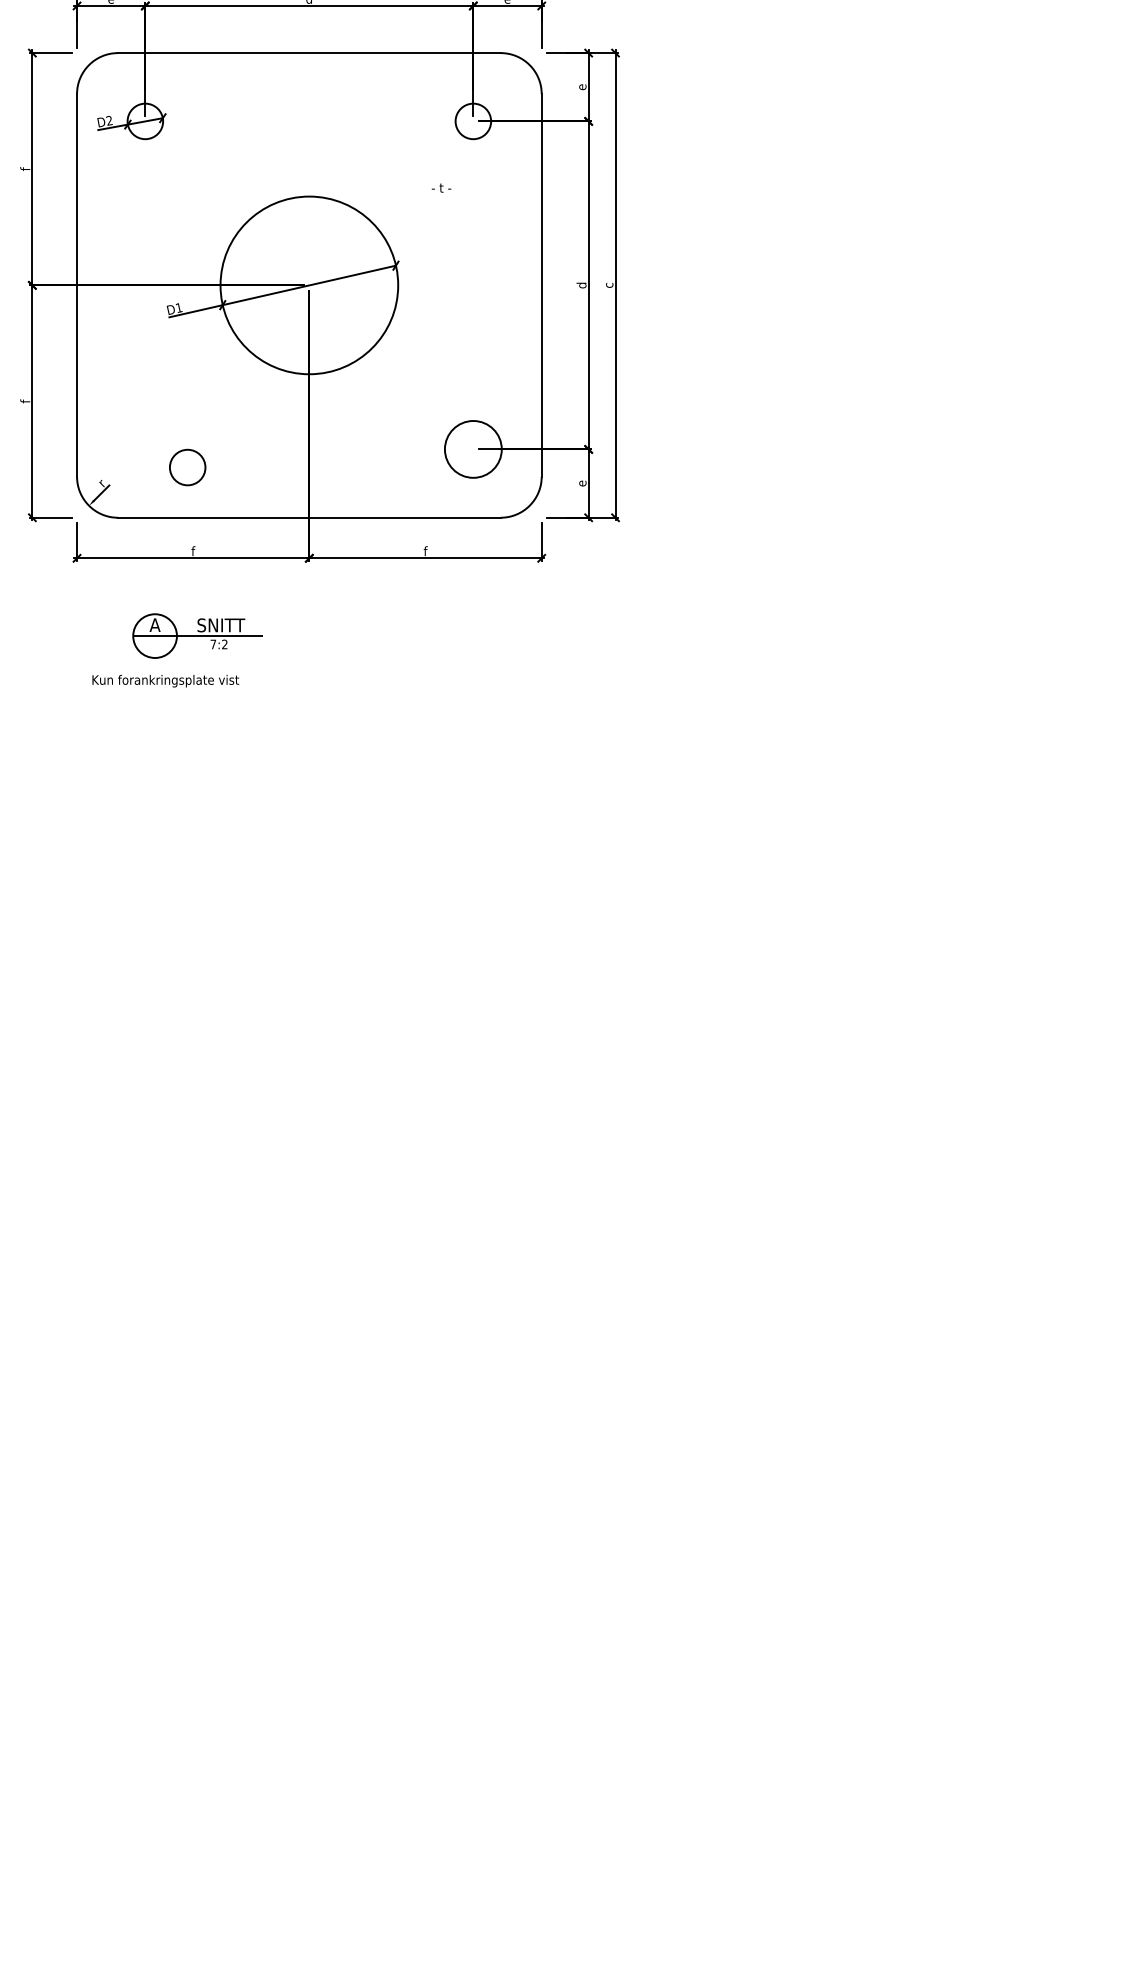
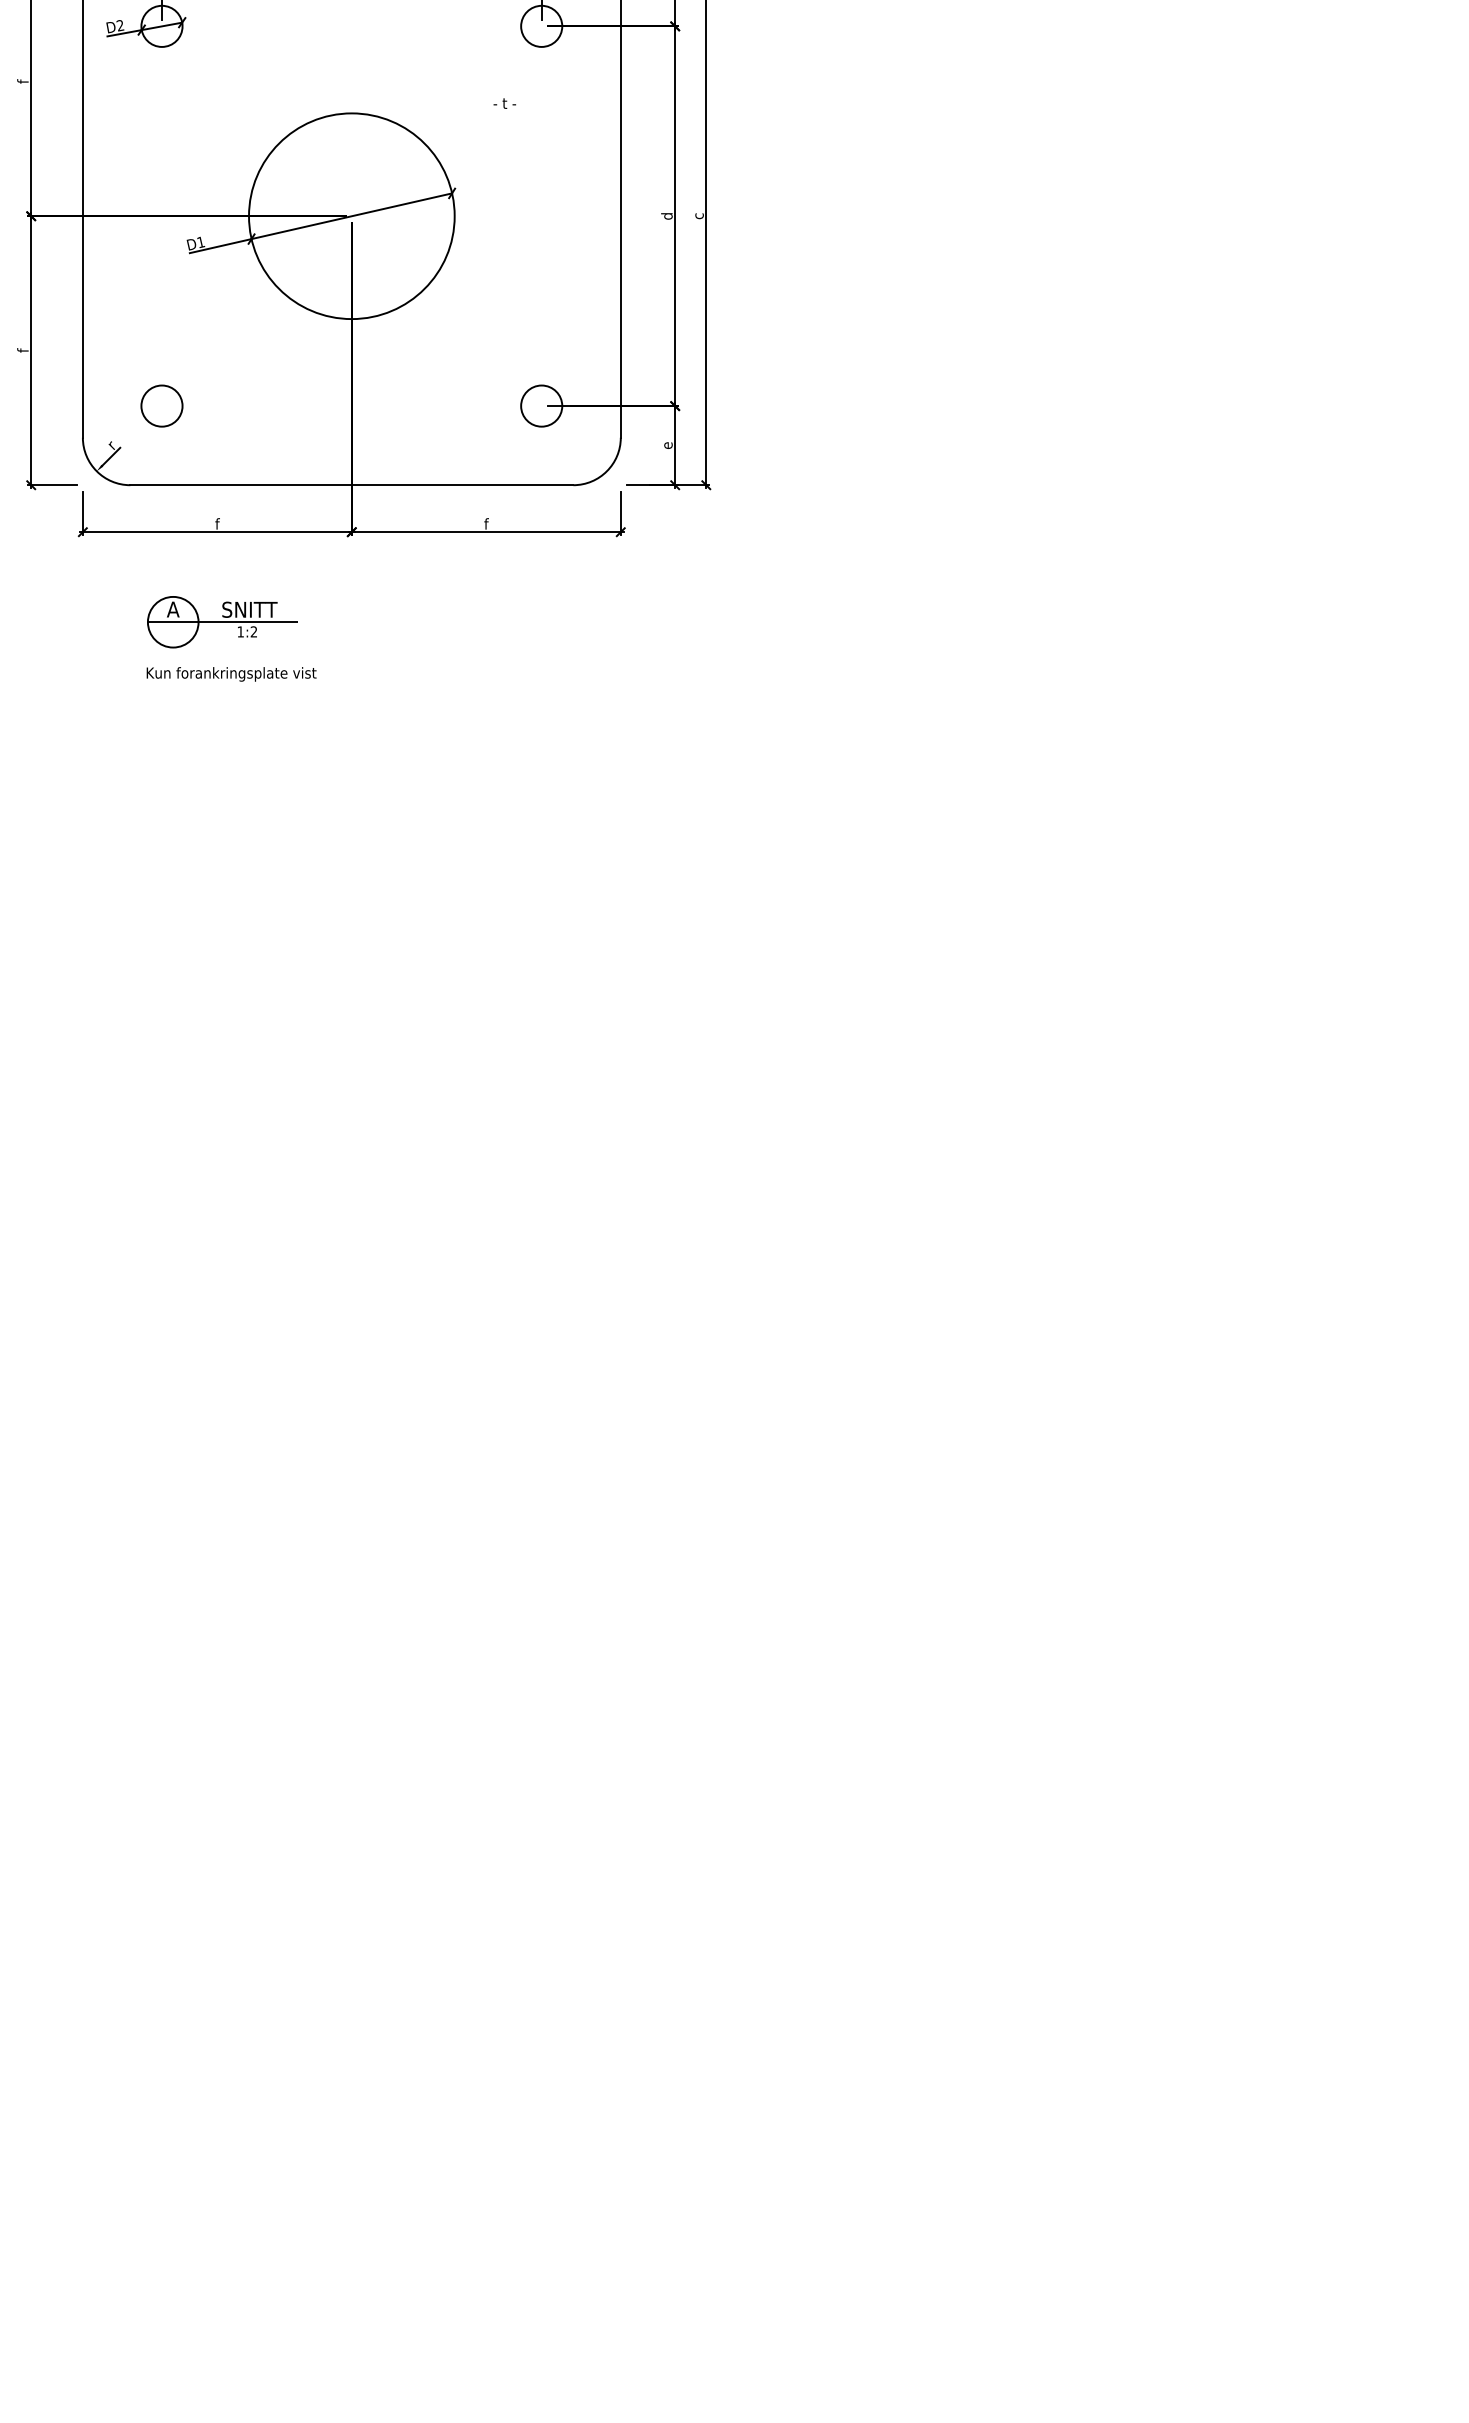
circle: (473, 448) -> (541, 405), size x0.62
circle: (187, 467) -> (161, 405), moved
text: (213, 644) -> (240, 631), 7:2 -> 1:2
text: (165, 681) -> (231, 674), moved

